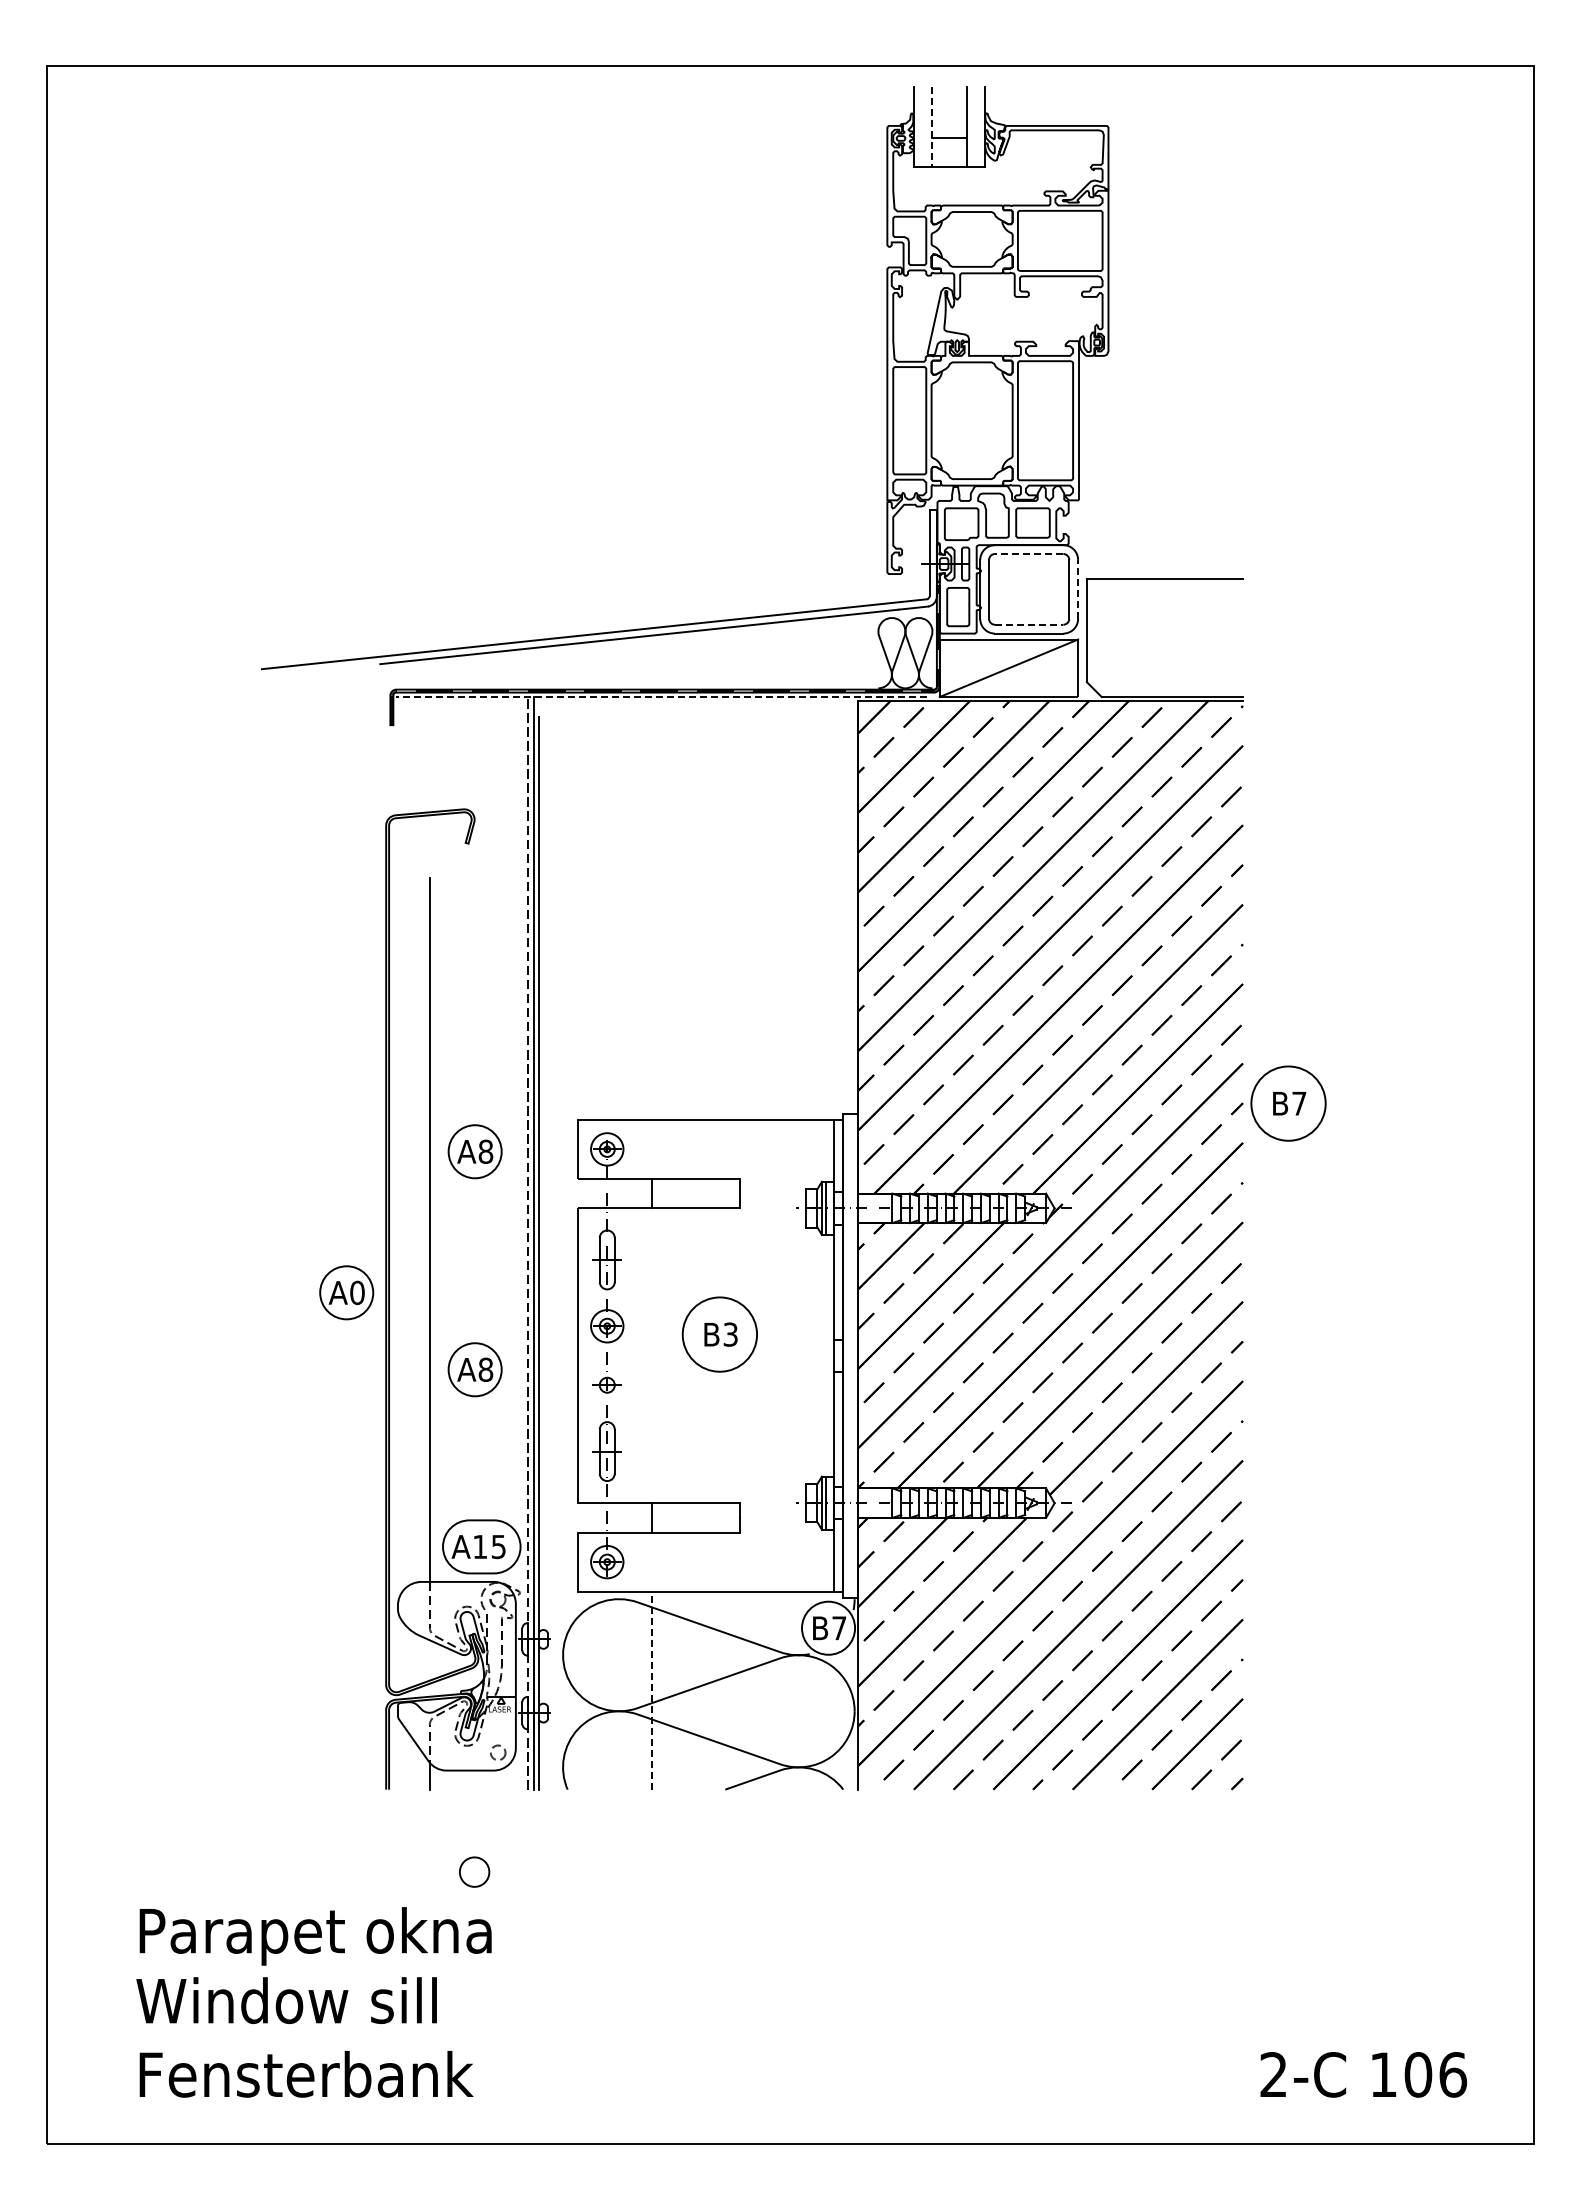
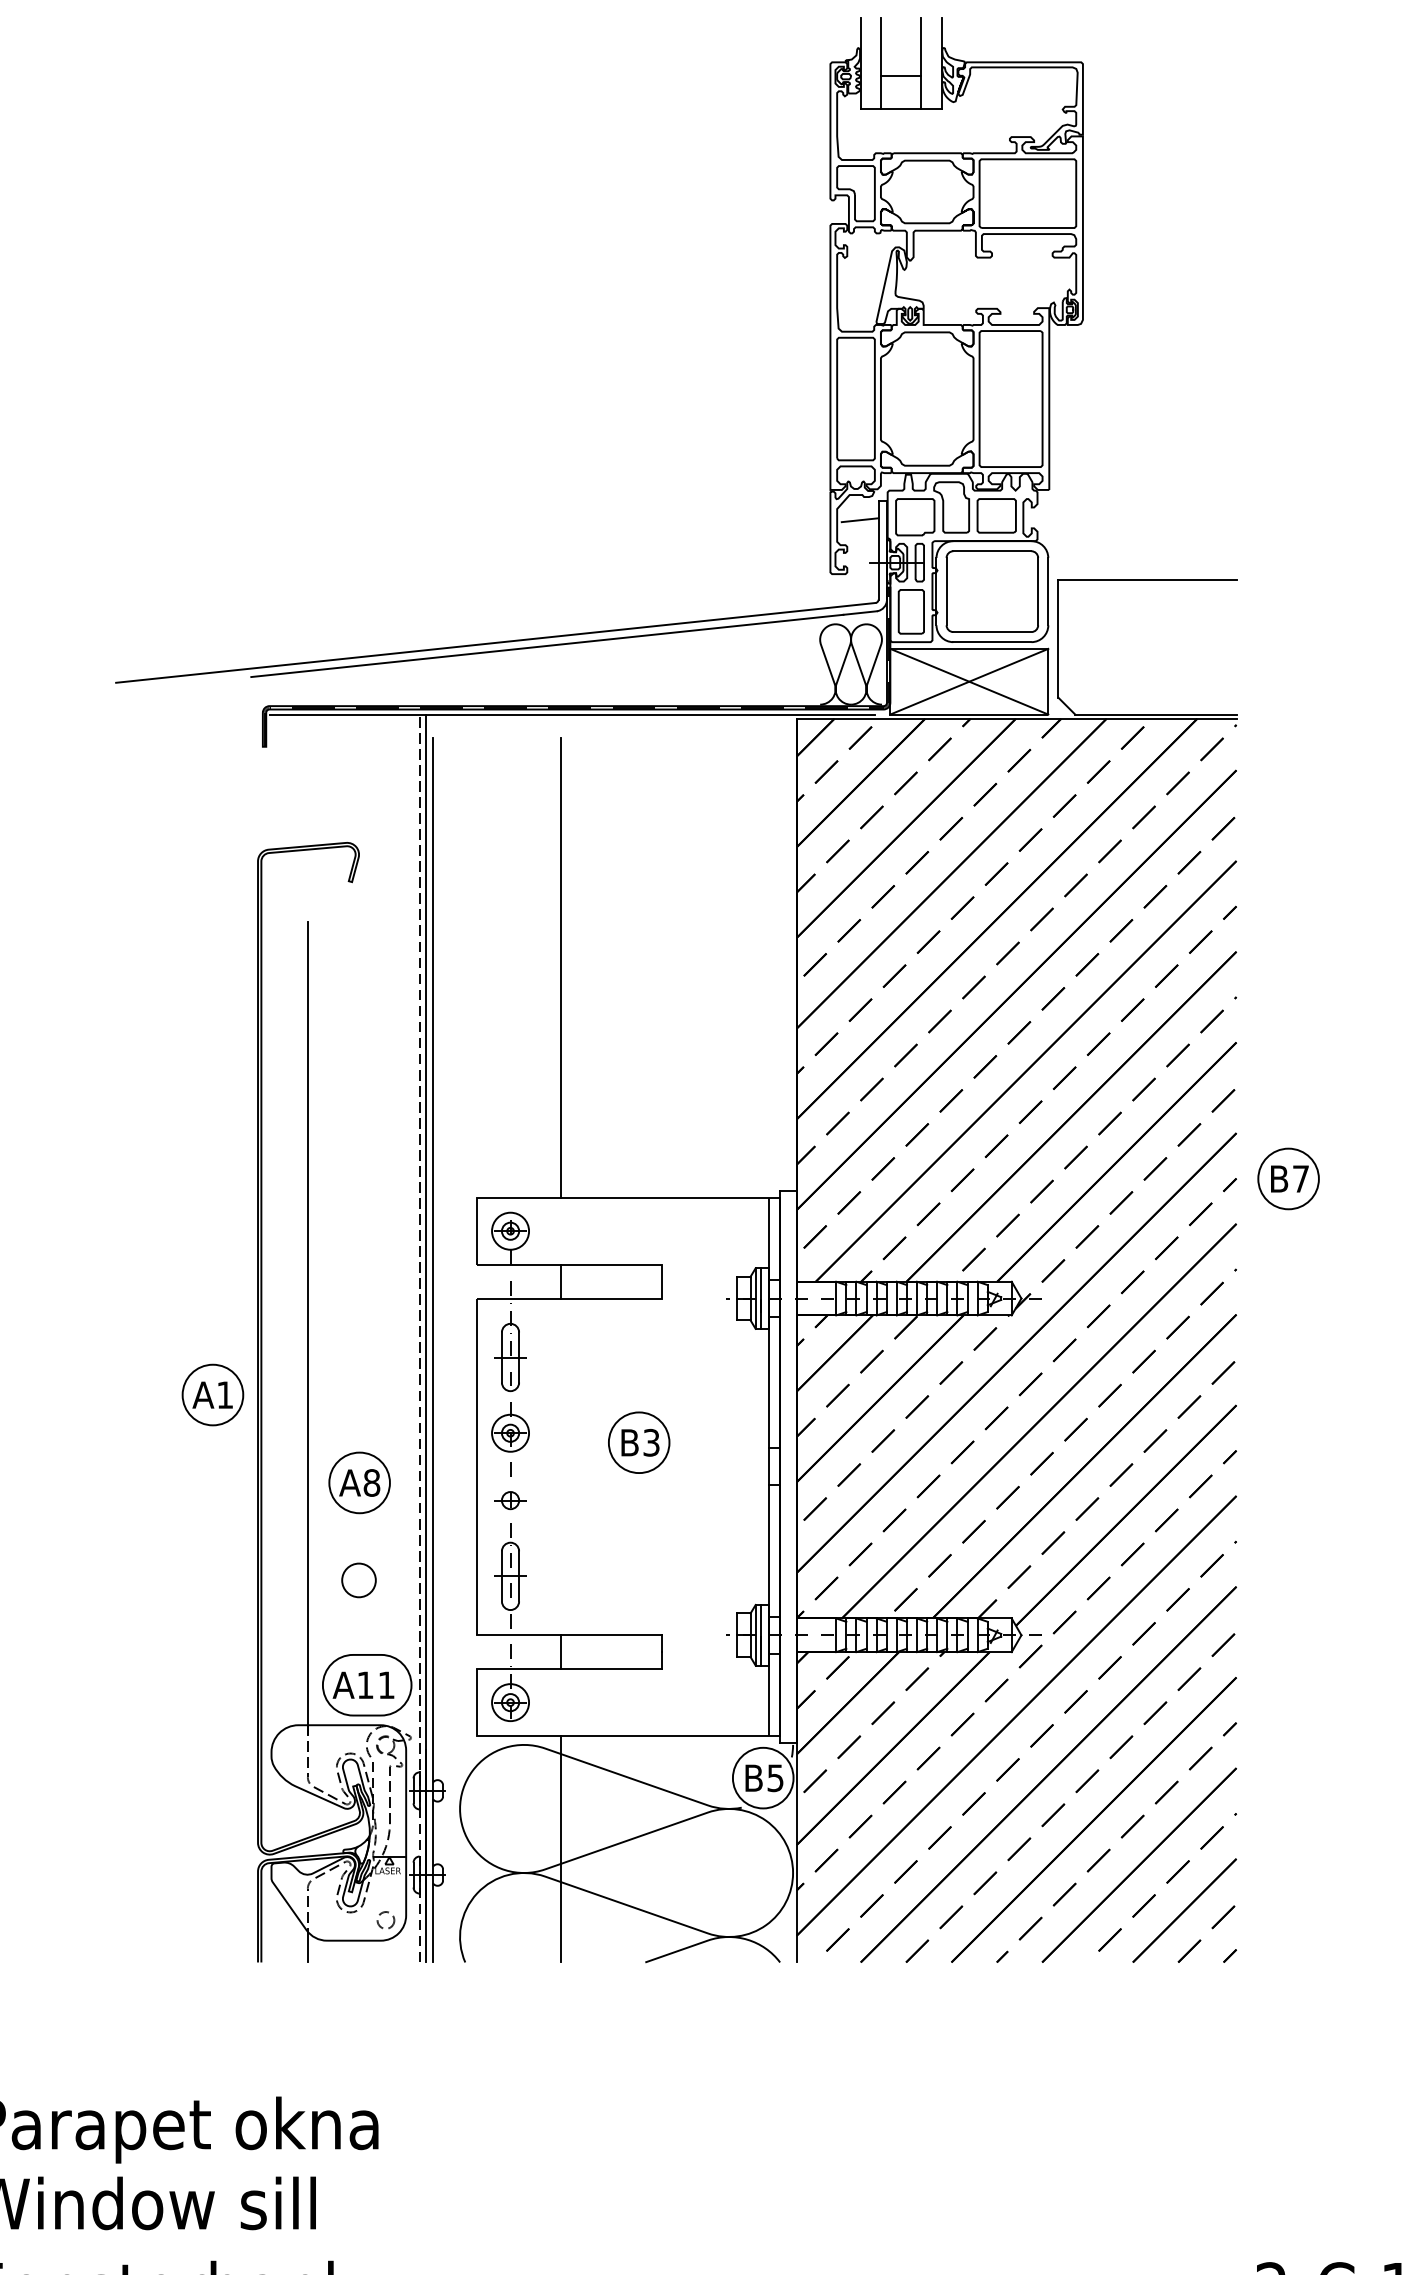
line: (931, 127) -> (880, 64), dashed -> solid
line: (913, 526) -> (860, 519), added
line: (1028, 554) -> (991, 551), dashed -> solid
line: (1078, 588) -> (1048, 590), dashed -> solid
line: (1029, 624) -> (992, 631), dashed -> solid
line: (1008, 668) -> (968, 682), added
line: (661, 697) -> (572, 715), dashed -> solid
line: (651, 918) -> (561, 967), added
circle: (1288, 1103) -> (1288, 1178), size x0.71
part: (474, 1151) -> (358, 1233), removed
text: (357, 1292) -> (225, 1394), A0 -> A1
circle: (719, 1334) -> (638, 1442), size x0.71
text: (498, 1547) -> (386, 1685), A15 -> A11
text: (839, 1628) -> (775, 1778), B7 -> B5
line: (651, 1690) -> (561, 1849), dashed -> solid
circle: (474, 1871) -> (358, 1579), moved

